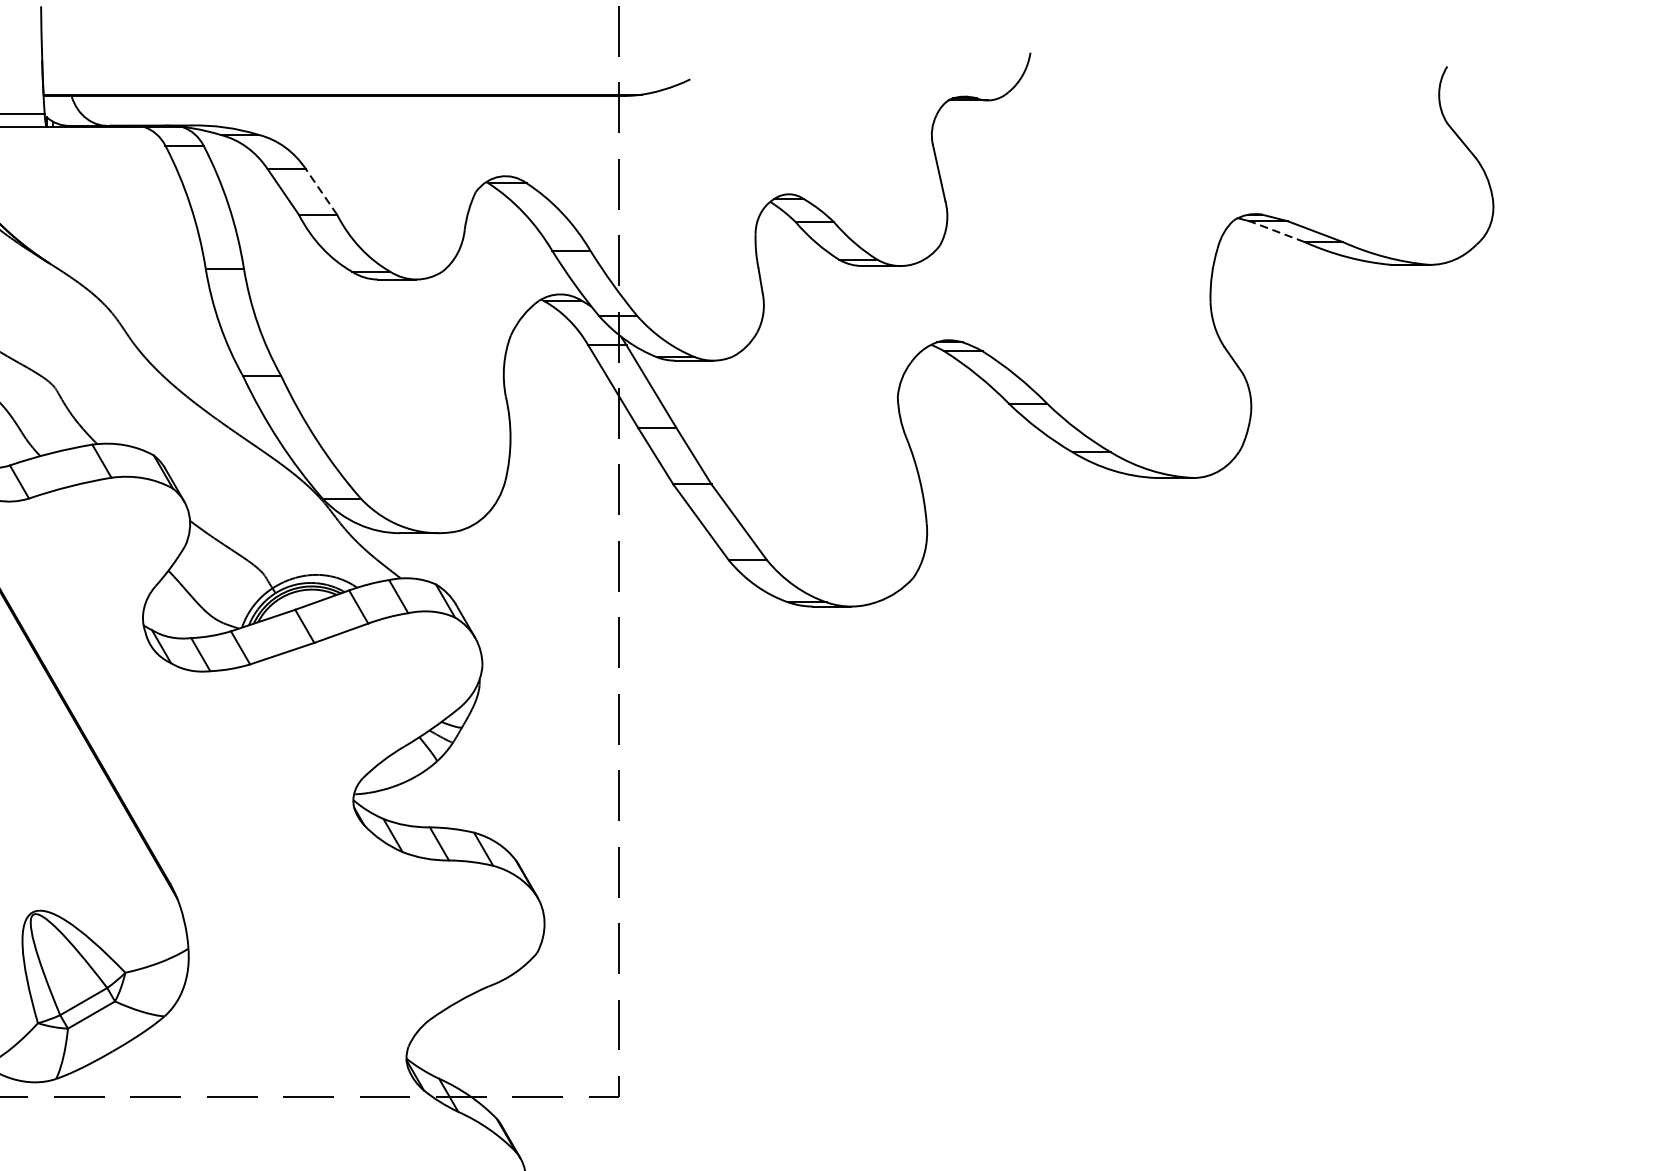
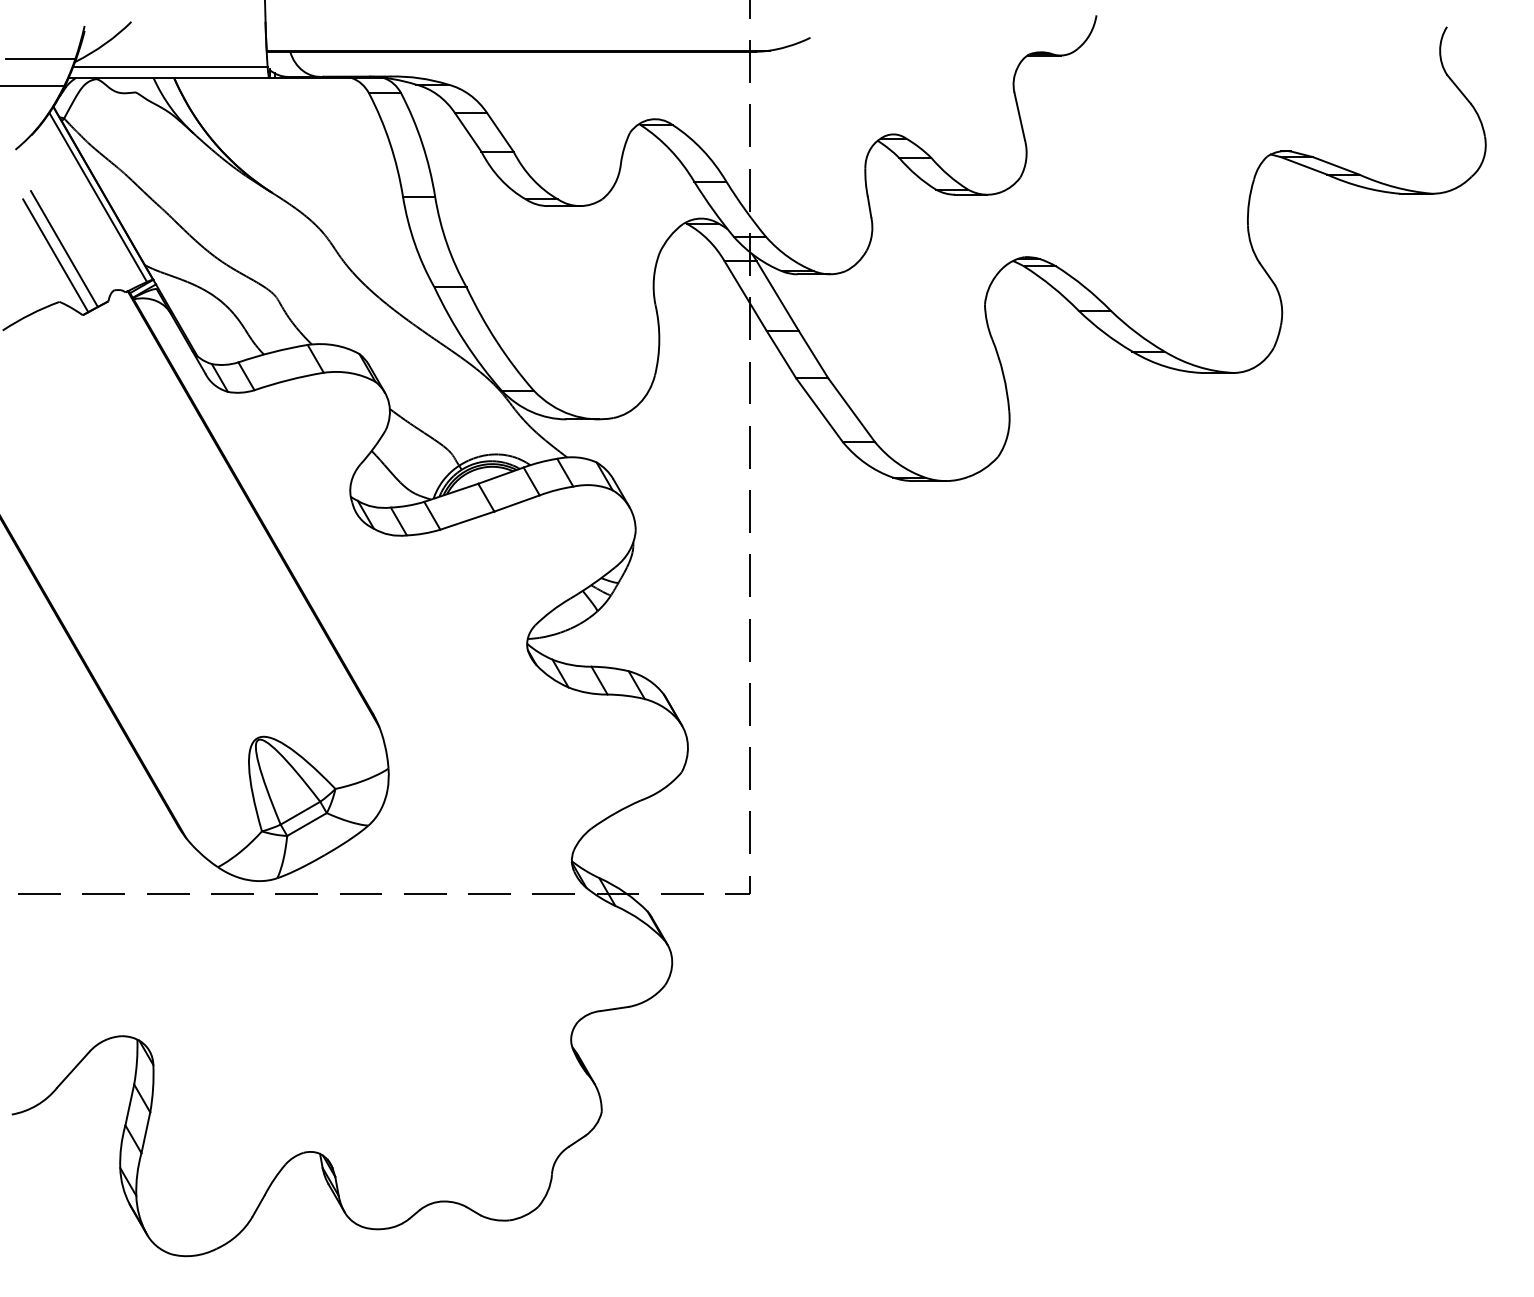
line: (321, 192) -> (500, 132), dashed -> solid
line: (1276, 231) -> (1303, 165), dashed -> solid

